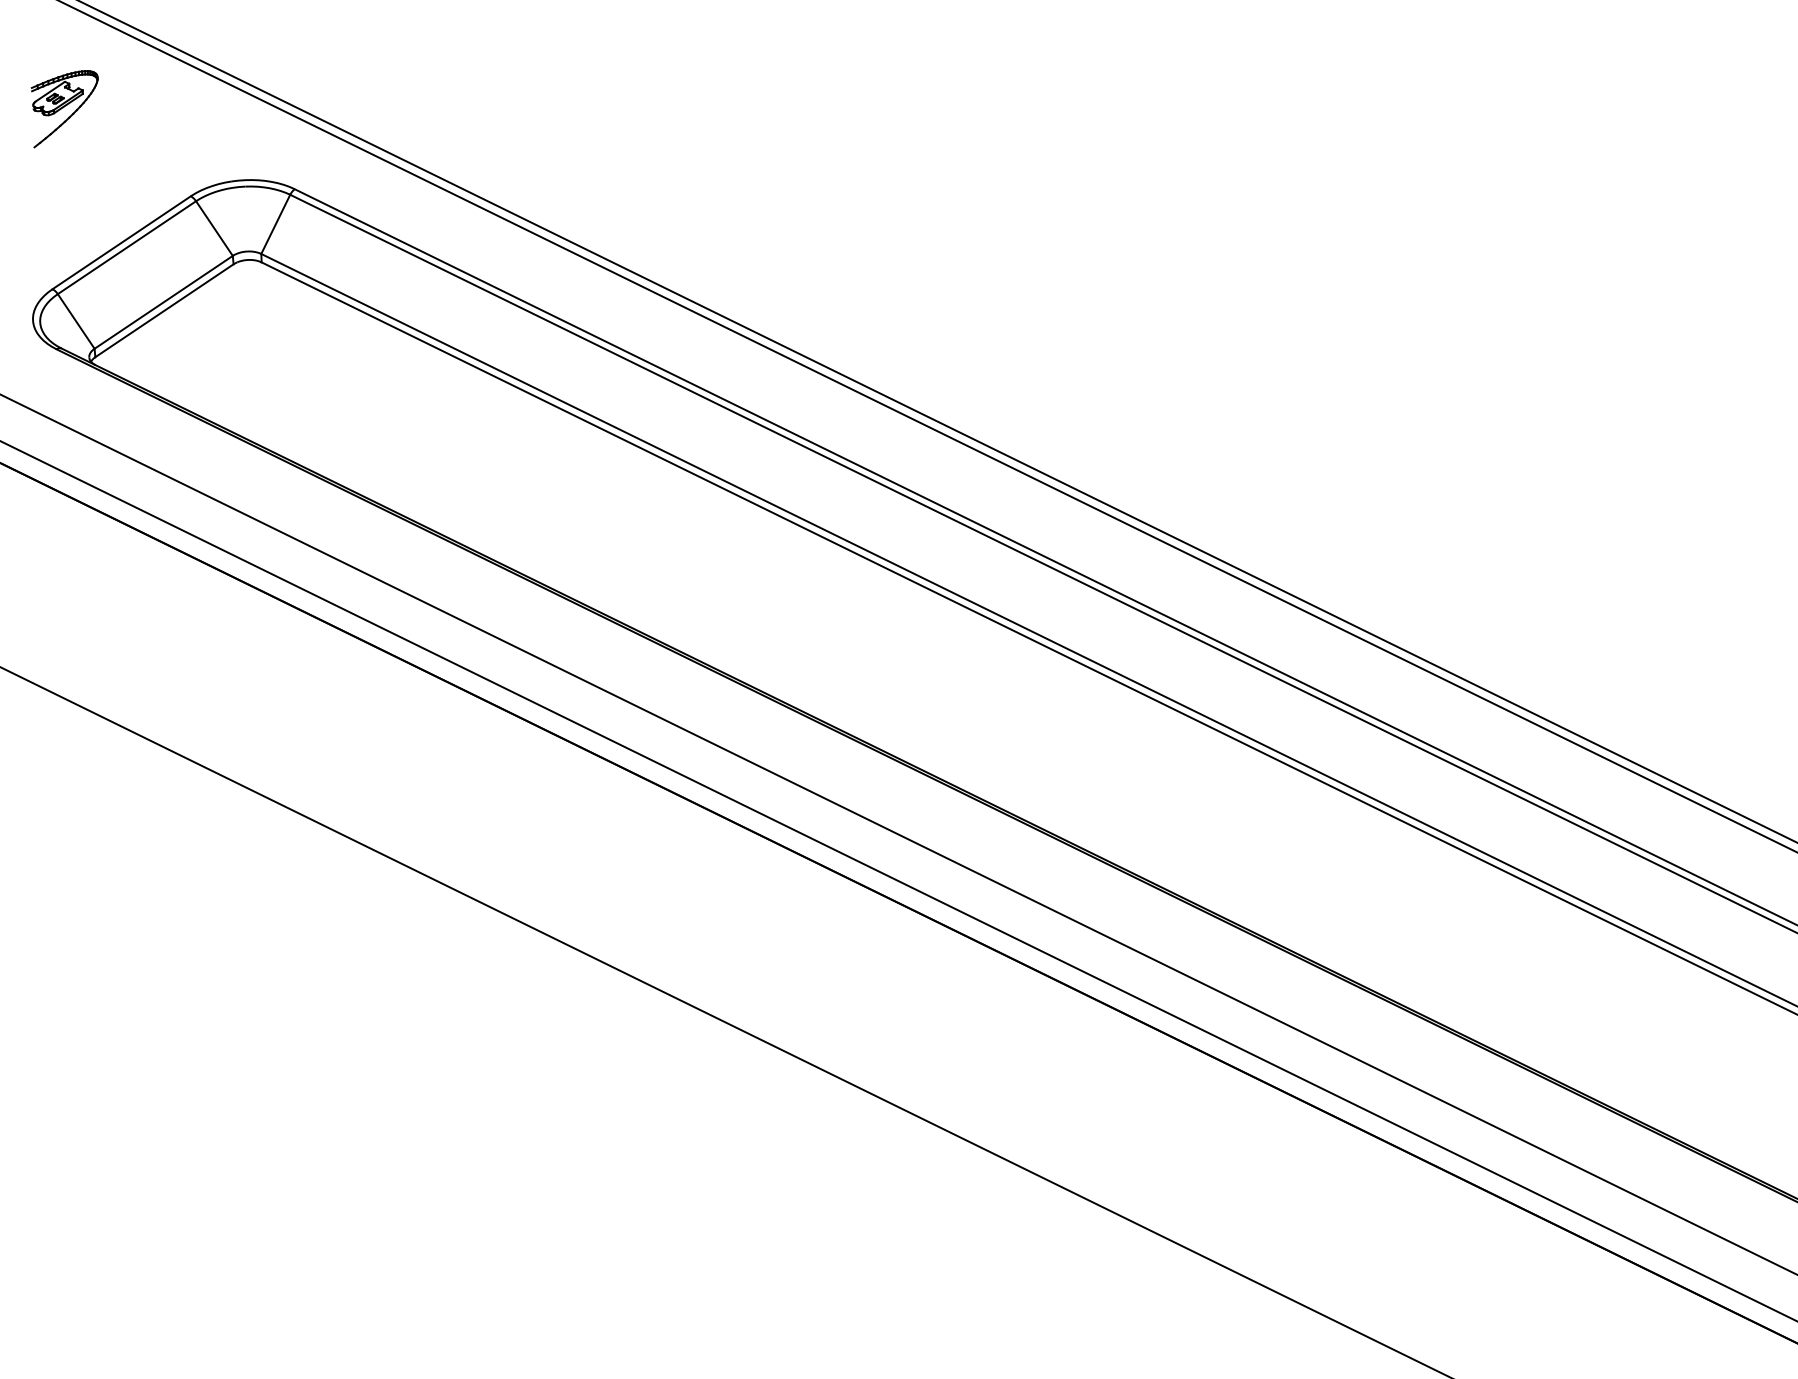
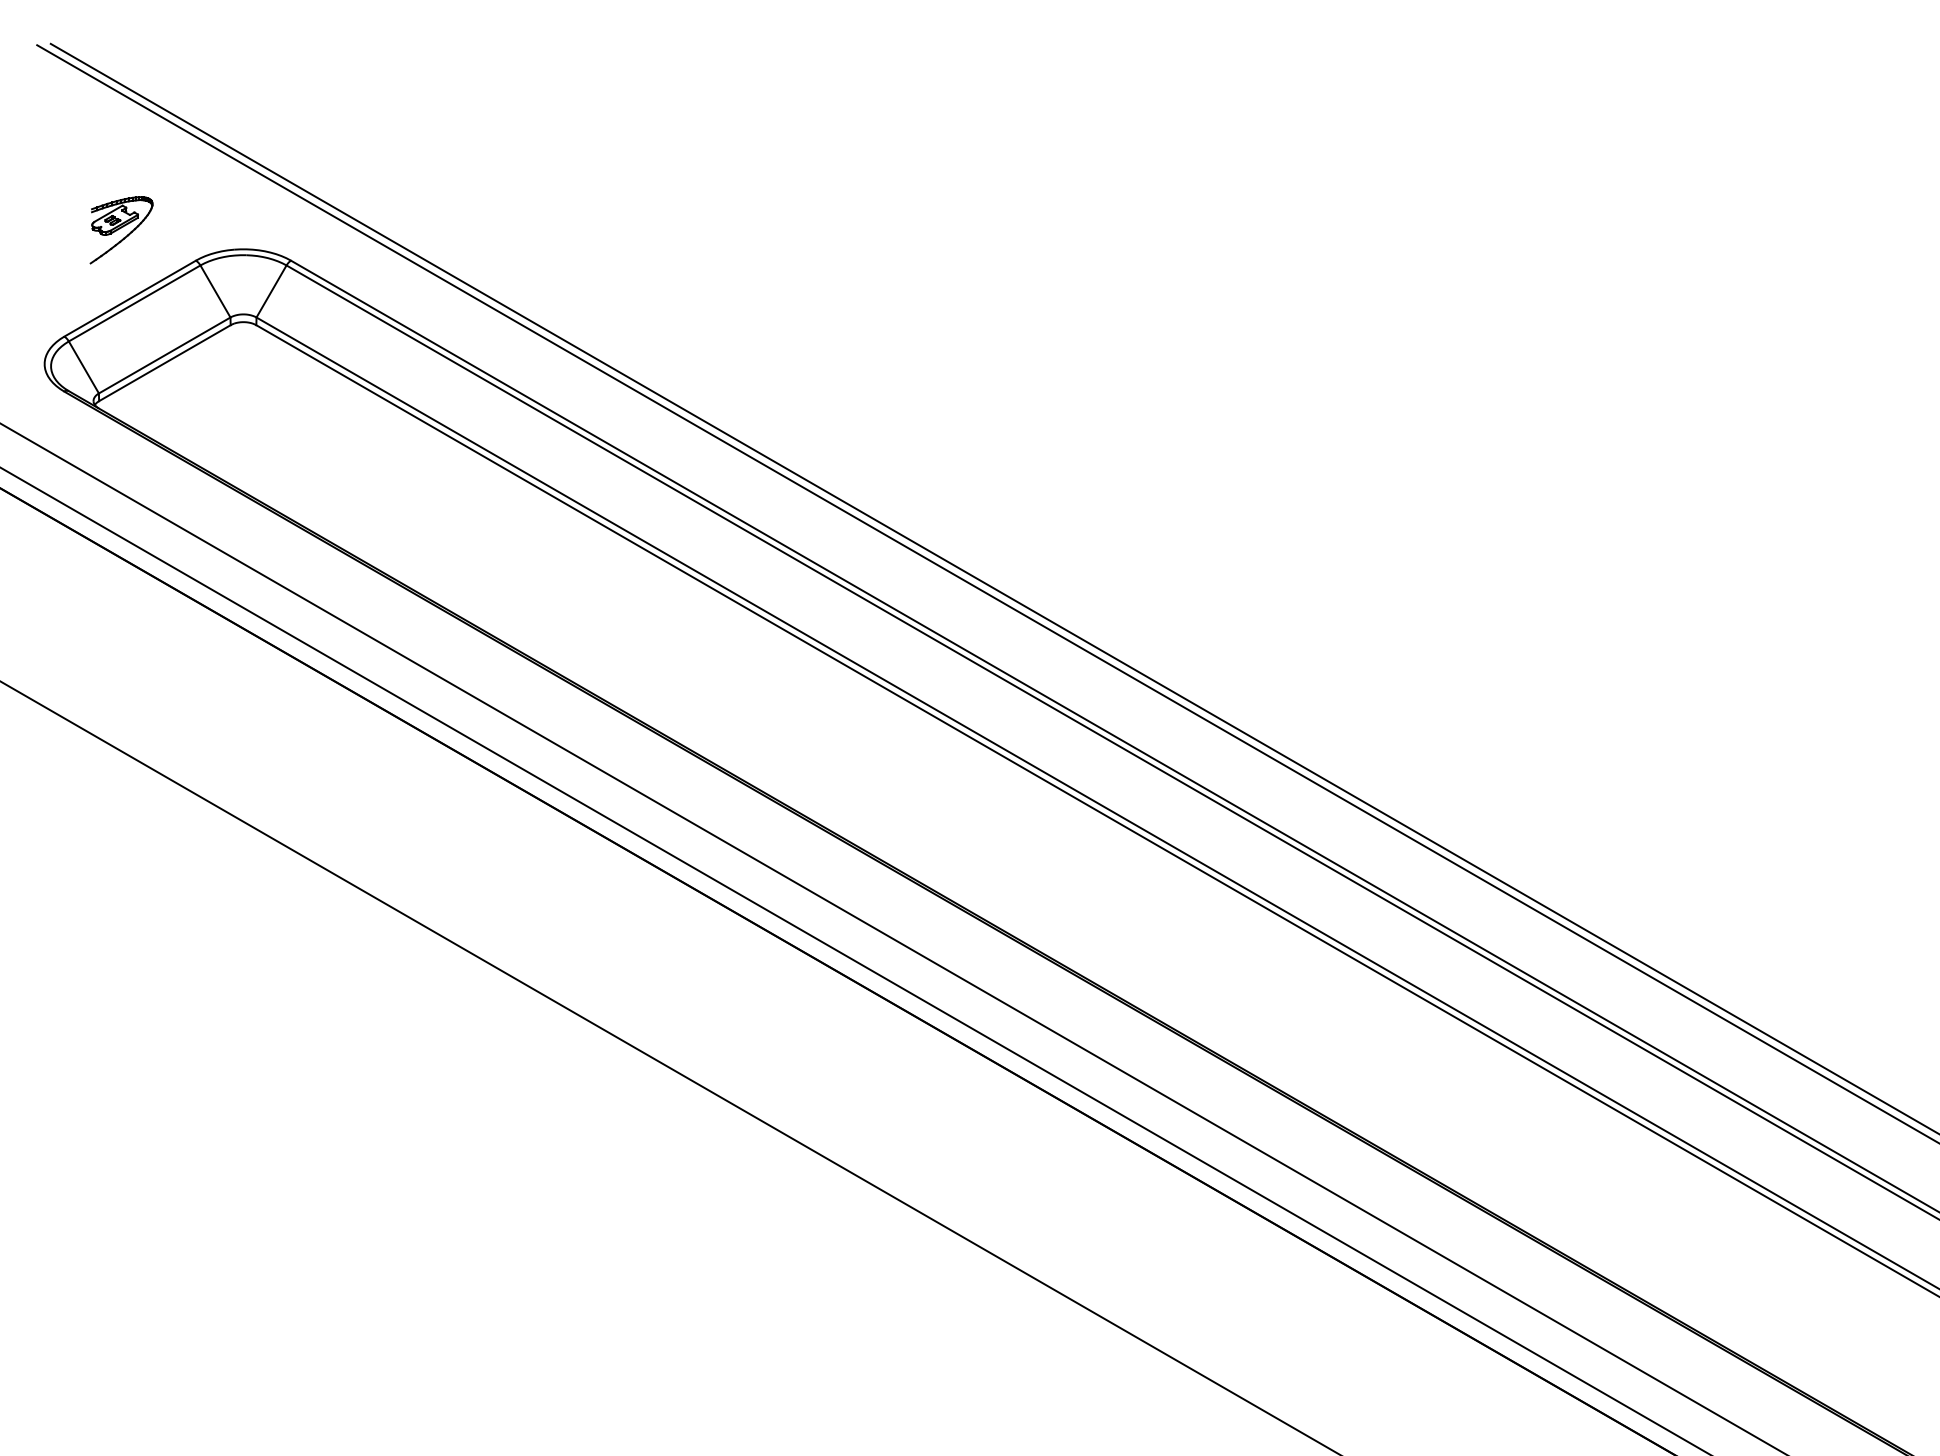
part: (65, 109) -> (121, 230), moved

